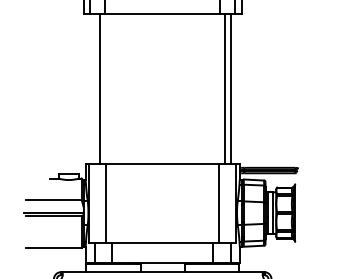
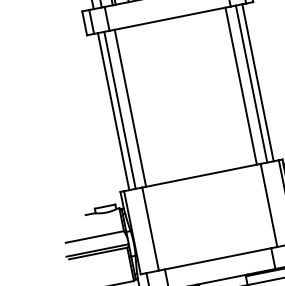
line: (94, 88) -> (114, 111), added
line: (110, 88) -> (130, 107), added
line: (215, 88) -> (241, 85), added

